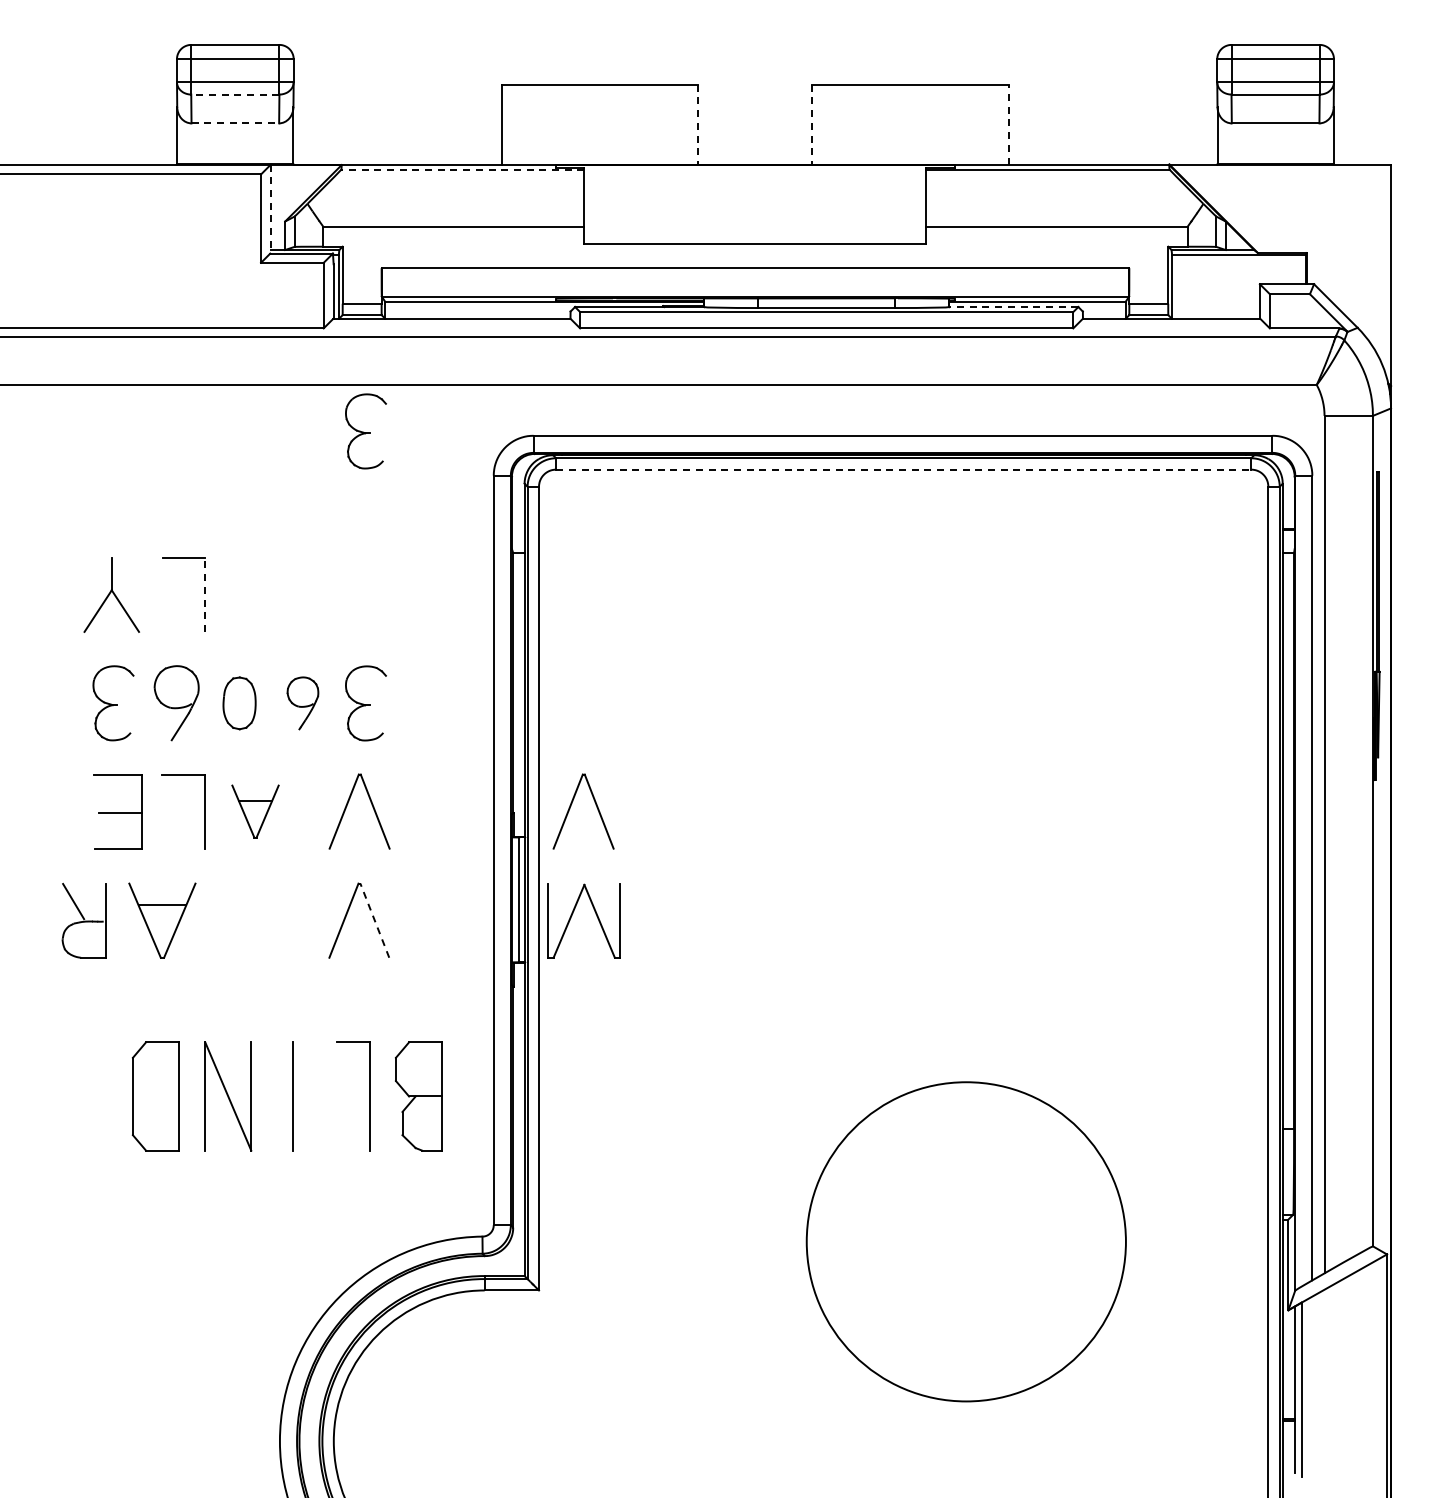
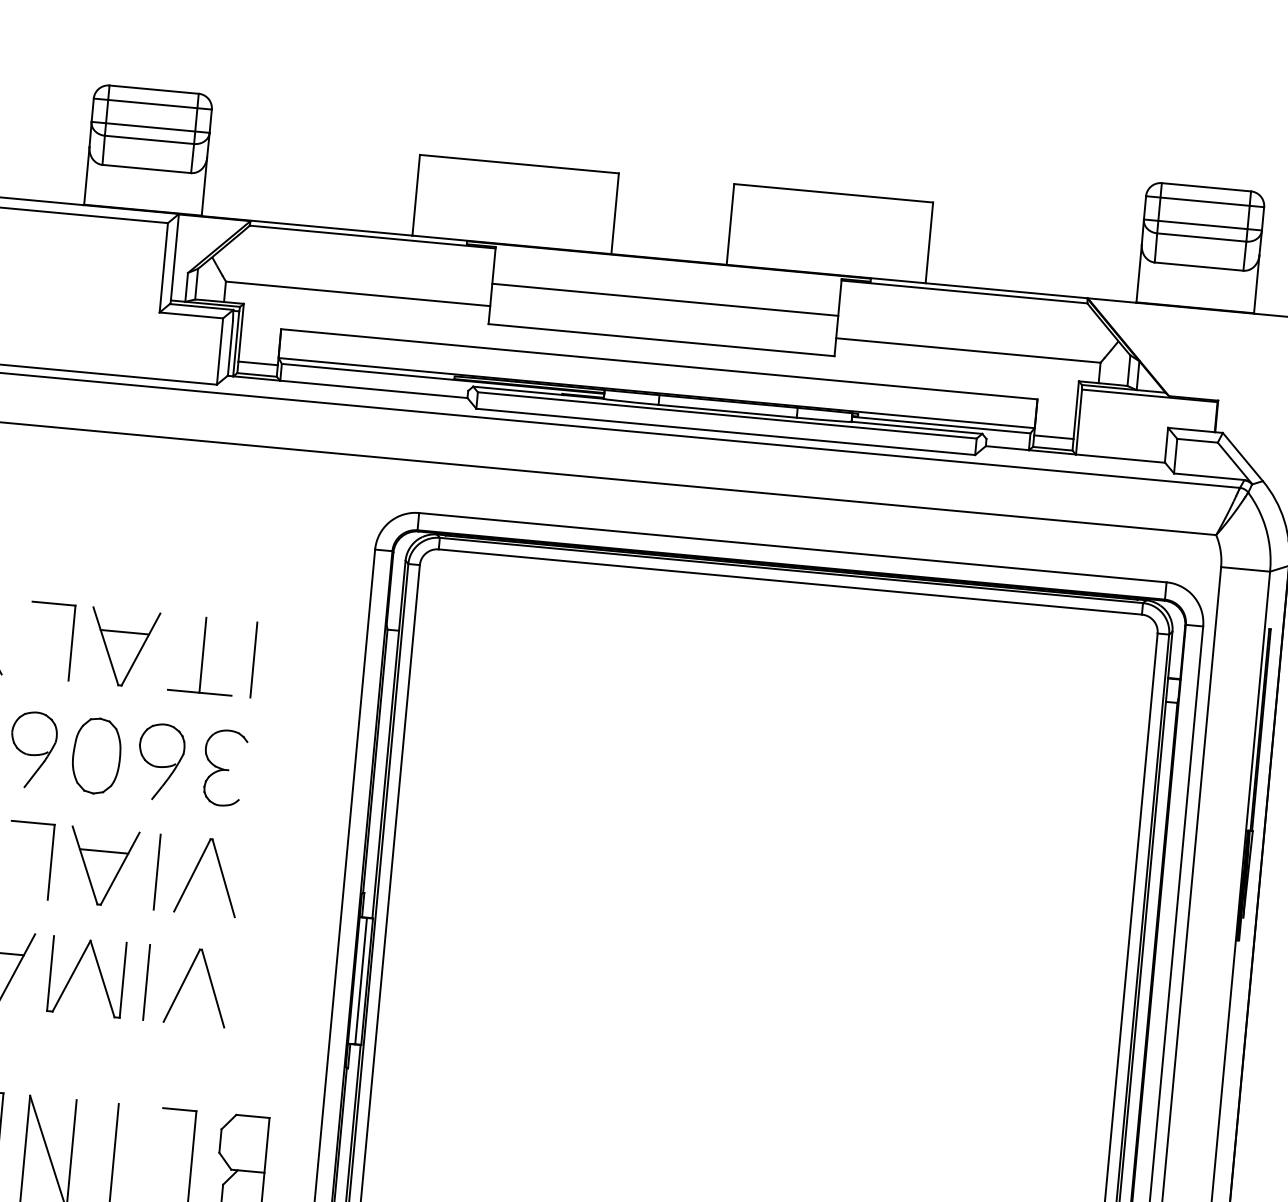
line: (234, 94) -> (148, 139), dashed -> solid
line: (235, 123) -> (146, 169), dashed -> solid
line: (698, 124) -> (615, 213), dashed -> solid
line: (812, 124) -> (730, 224), dashed -> solid
line: (1009, 124) -> (929, 242), dashed -> solid
line: (462, 169) -> (372, 236), dashed -> solid
line: (755, 204) -> (665, 299), added
line: (270, 209) -> (174, 259), dashed -> solid
line: (1013, 307) -> (916, 428), dashed -> solid
part: (365, 431) -> (249, 492), removed
line: (903, 469) -> (790, 581), dashed -> solid
line: (205, 594) -> (72, 642), dashed -> solid
part: (255, 594) -> (122, 647), added
part: (334, 594) -> (202, 654), added
line: (384, 594) -> (253, 659), added
part: (239, 703) -> (96, 756), size x1.43
part: (302, 703) -> (160, 762), size x1.43
part: (571, 806) -> (422, 891), removed
part: (255, 811) -> (102, 866), size x1.43
line: (309, 811) -> (157, 872), added
part: (572, 916) -> (75, 971), moved
line: (309, 920) -> (147, 982), added
line: (374, 920) -> (212, 988), dashed -> solid

